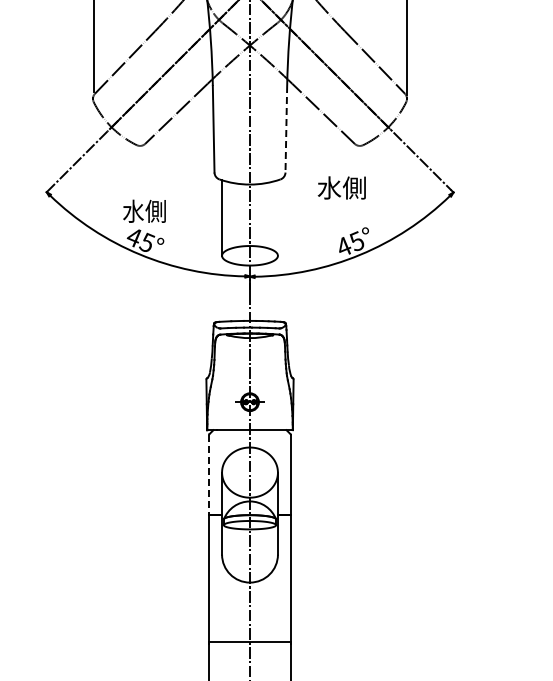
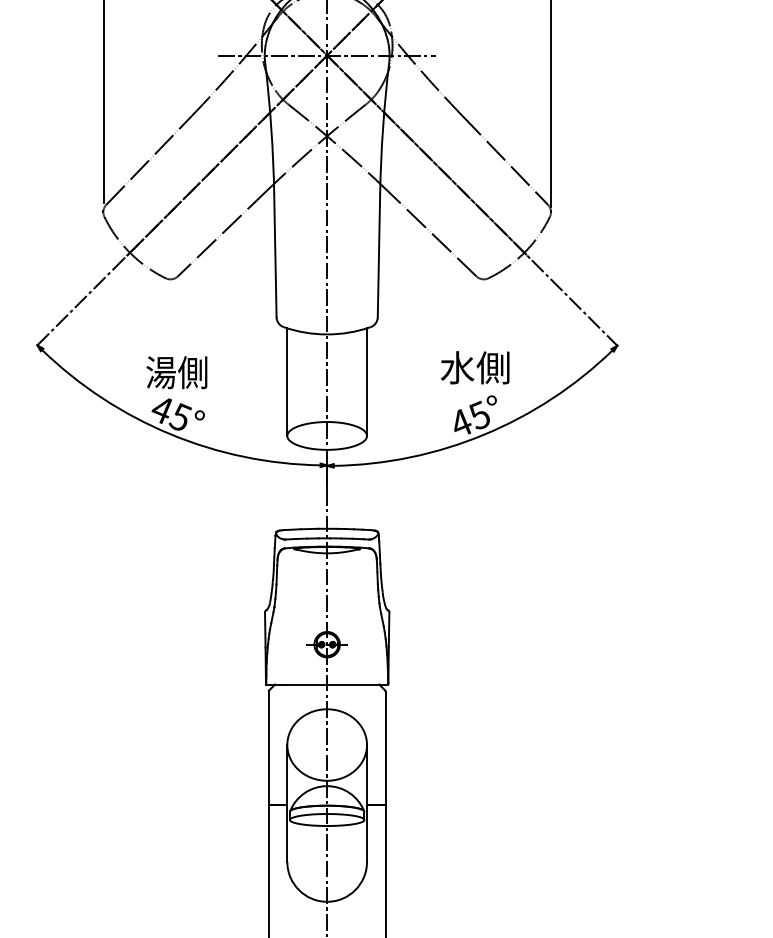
line: (286, 129) -> (379, 255), dashed -> solid
text: (341, 187) -> (474, 367), moved
text: (133, 210) -> (161, 371), 水側 -> 湯側
line: (277, 217) -> (366, 381), added
line: (209, 475) -> (269, 749), dashed -> solid

